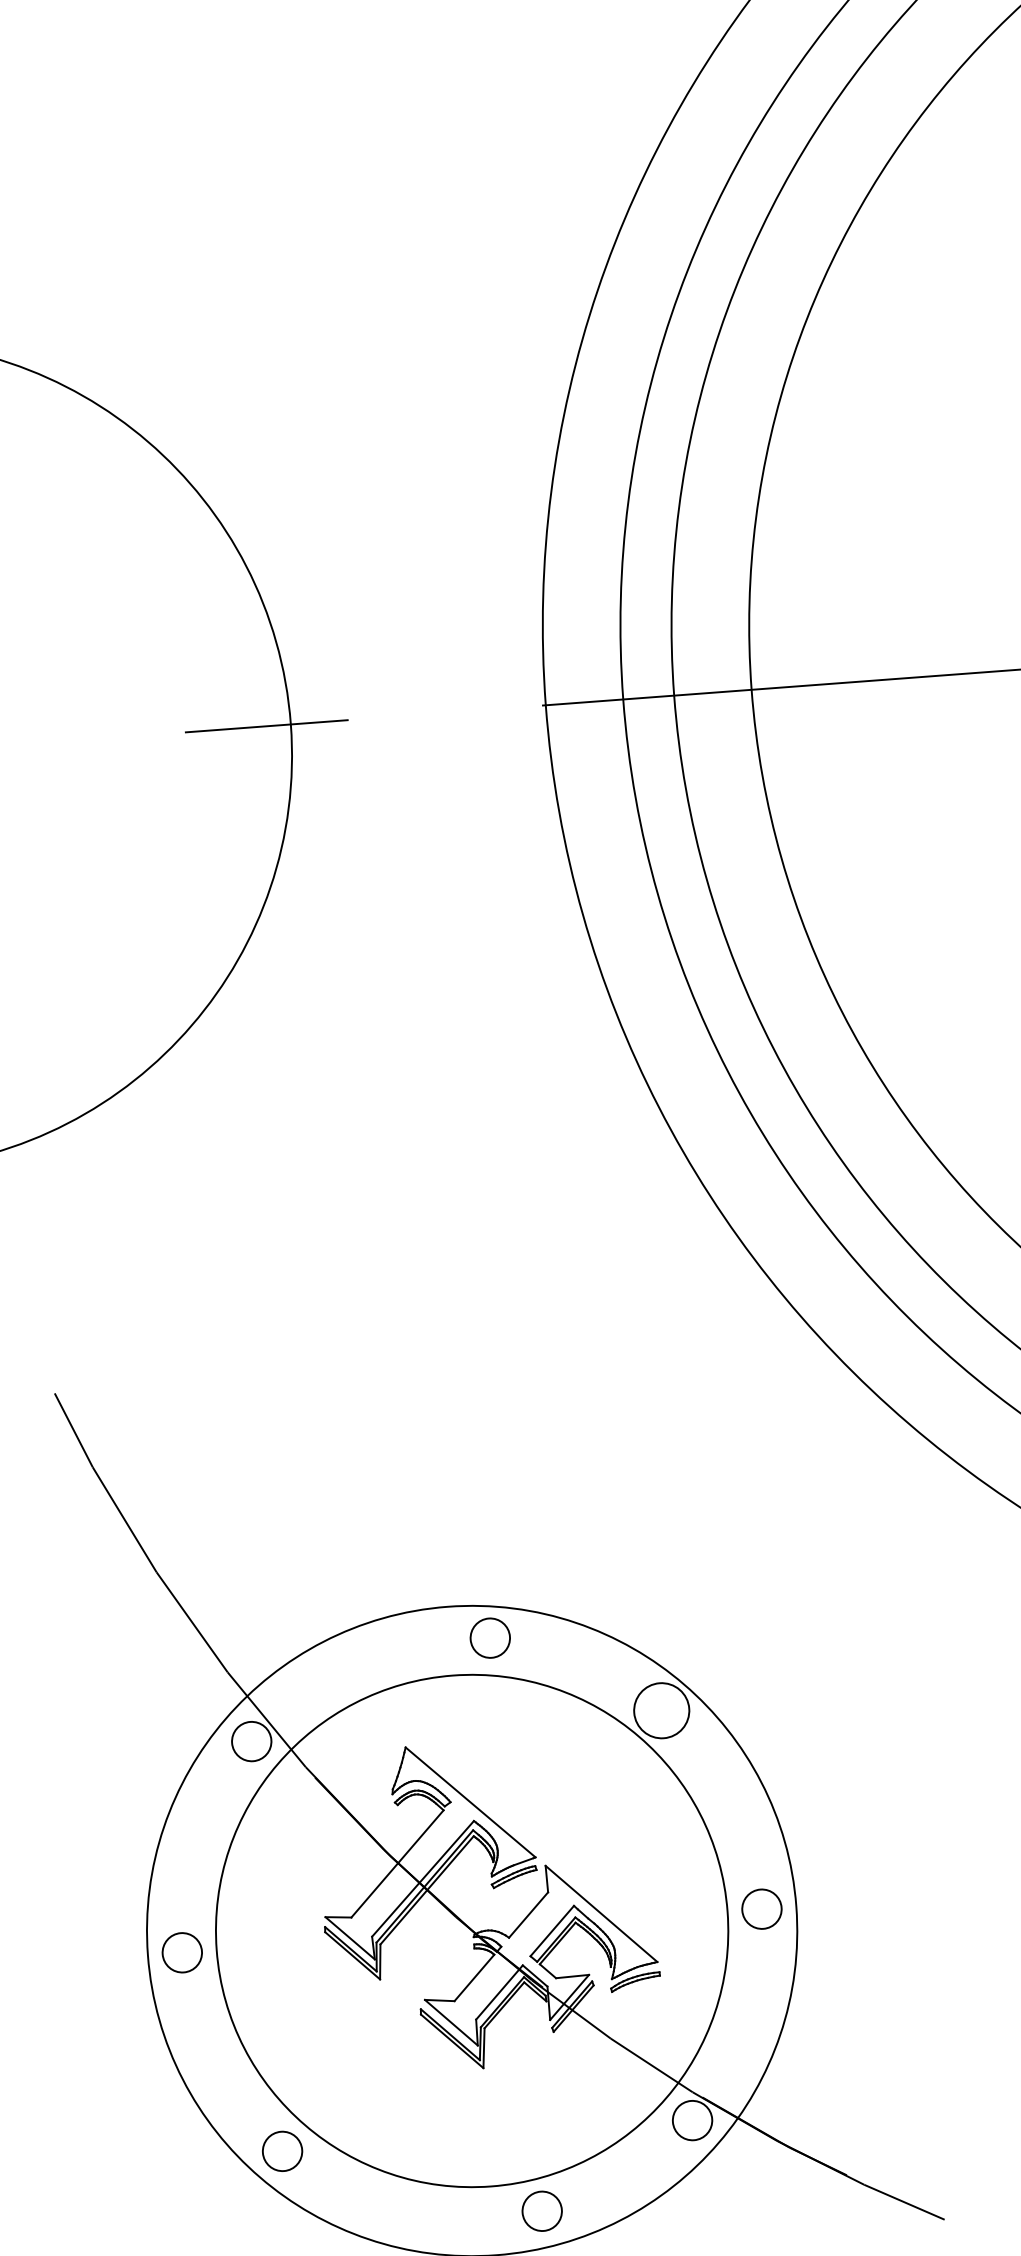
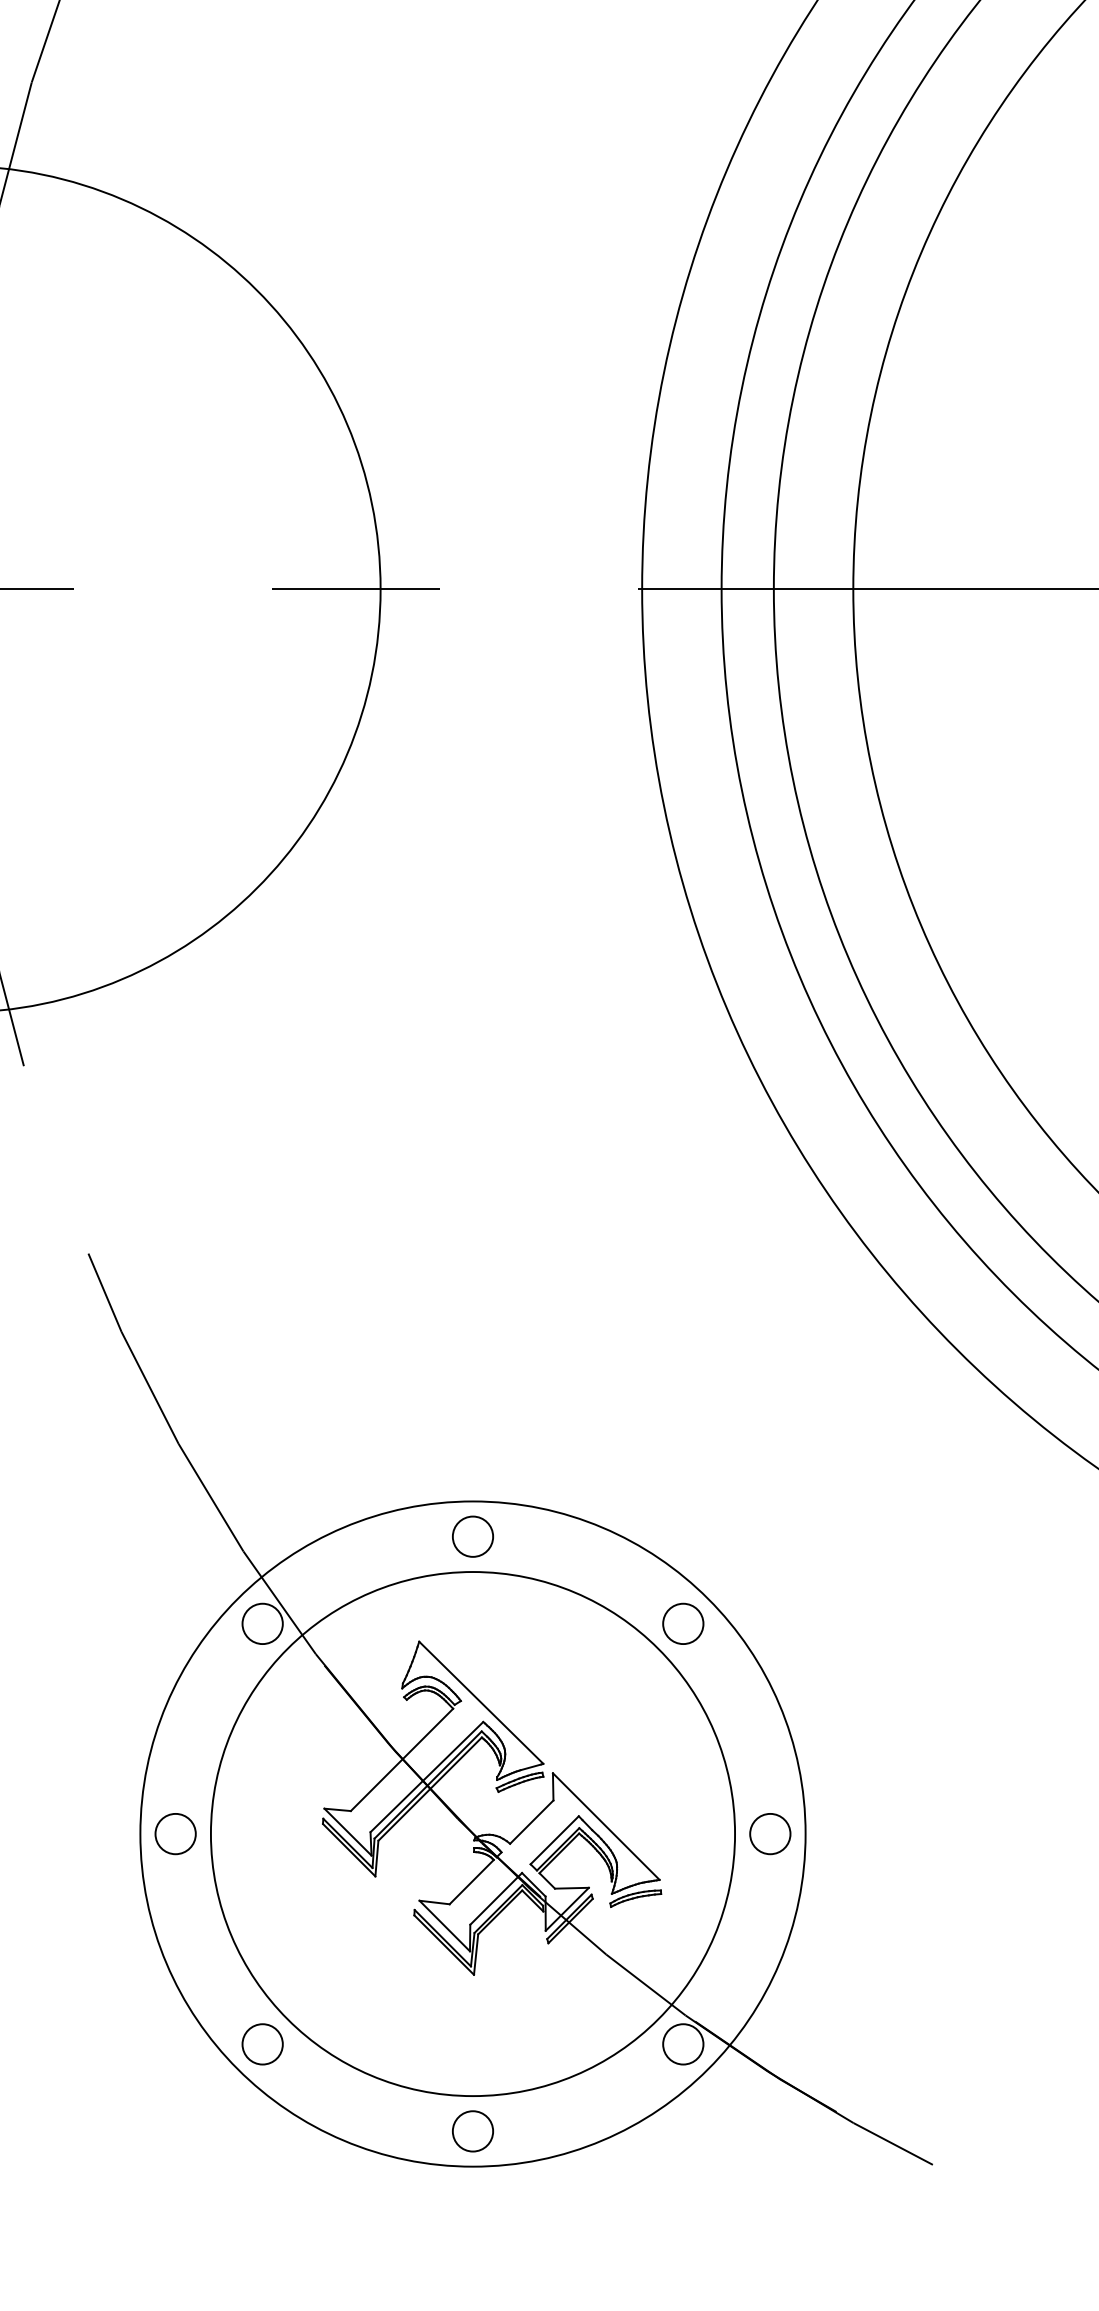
circle: (489, 1637) -> (472, 1536), moved
circle: (661, 1710) -> (683, 1623), size x0.71
circle: (541, 2211) -> (472, 2131), moved

